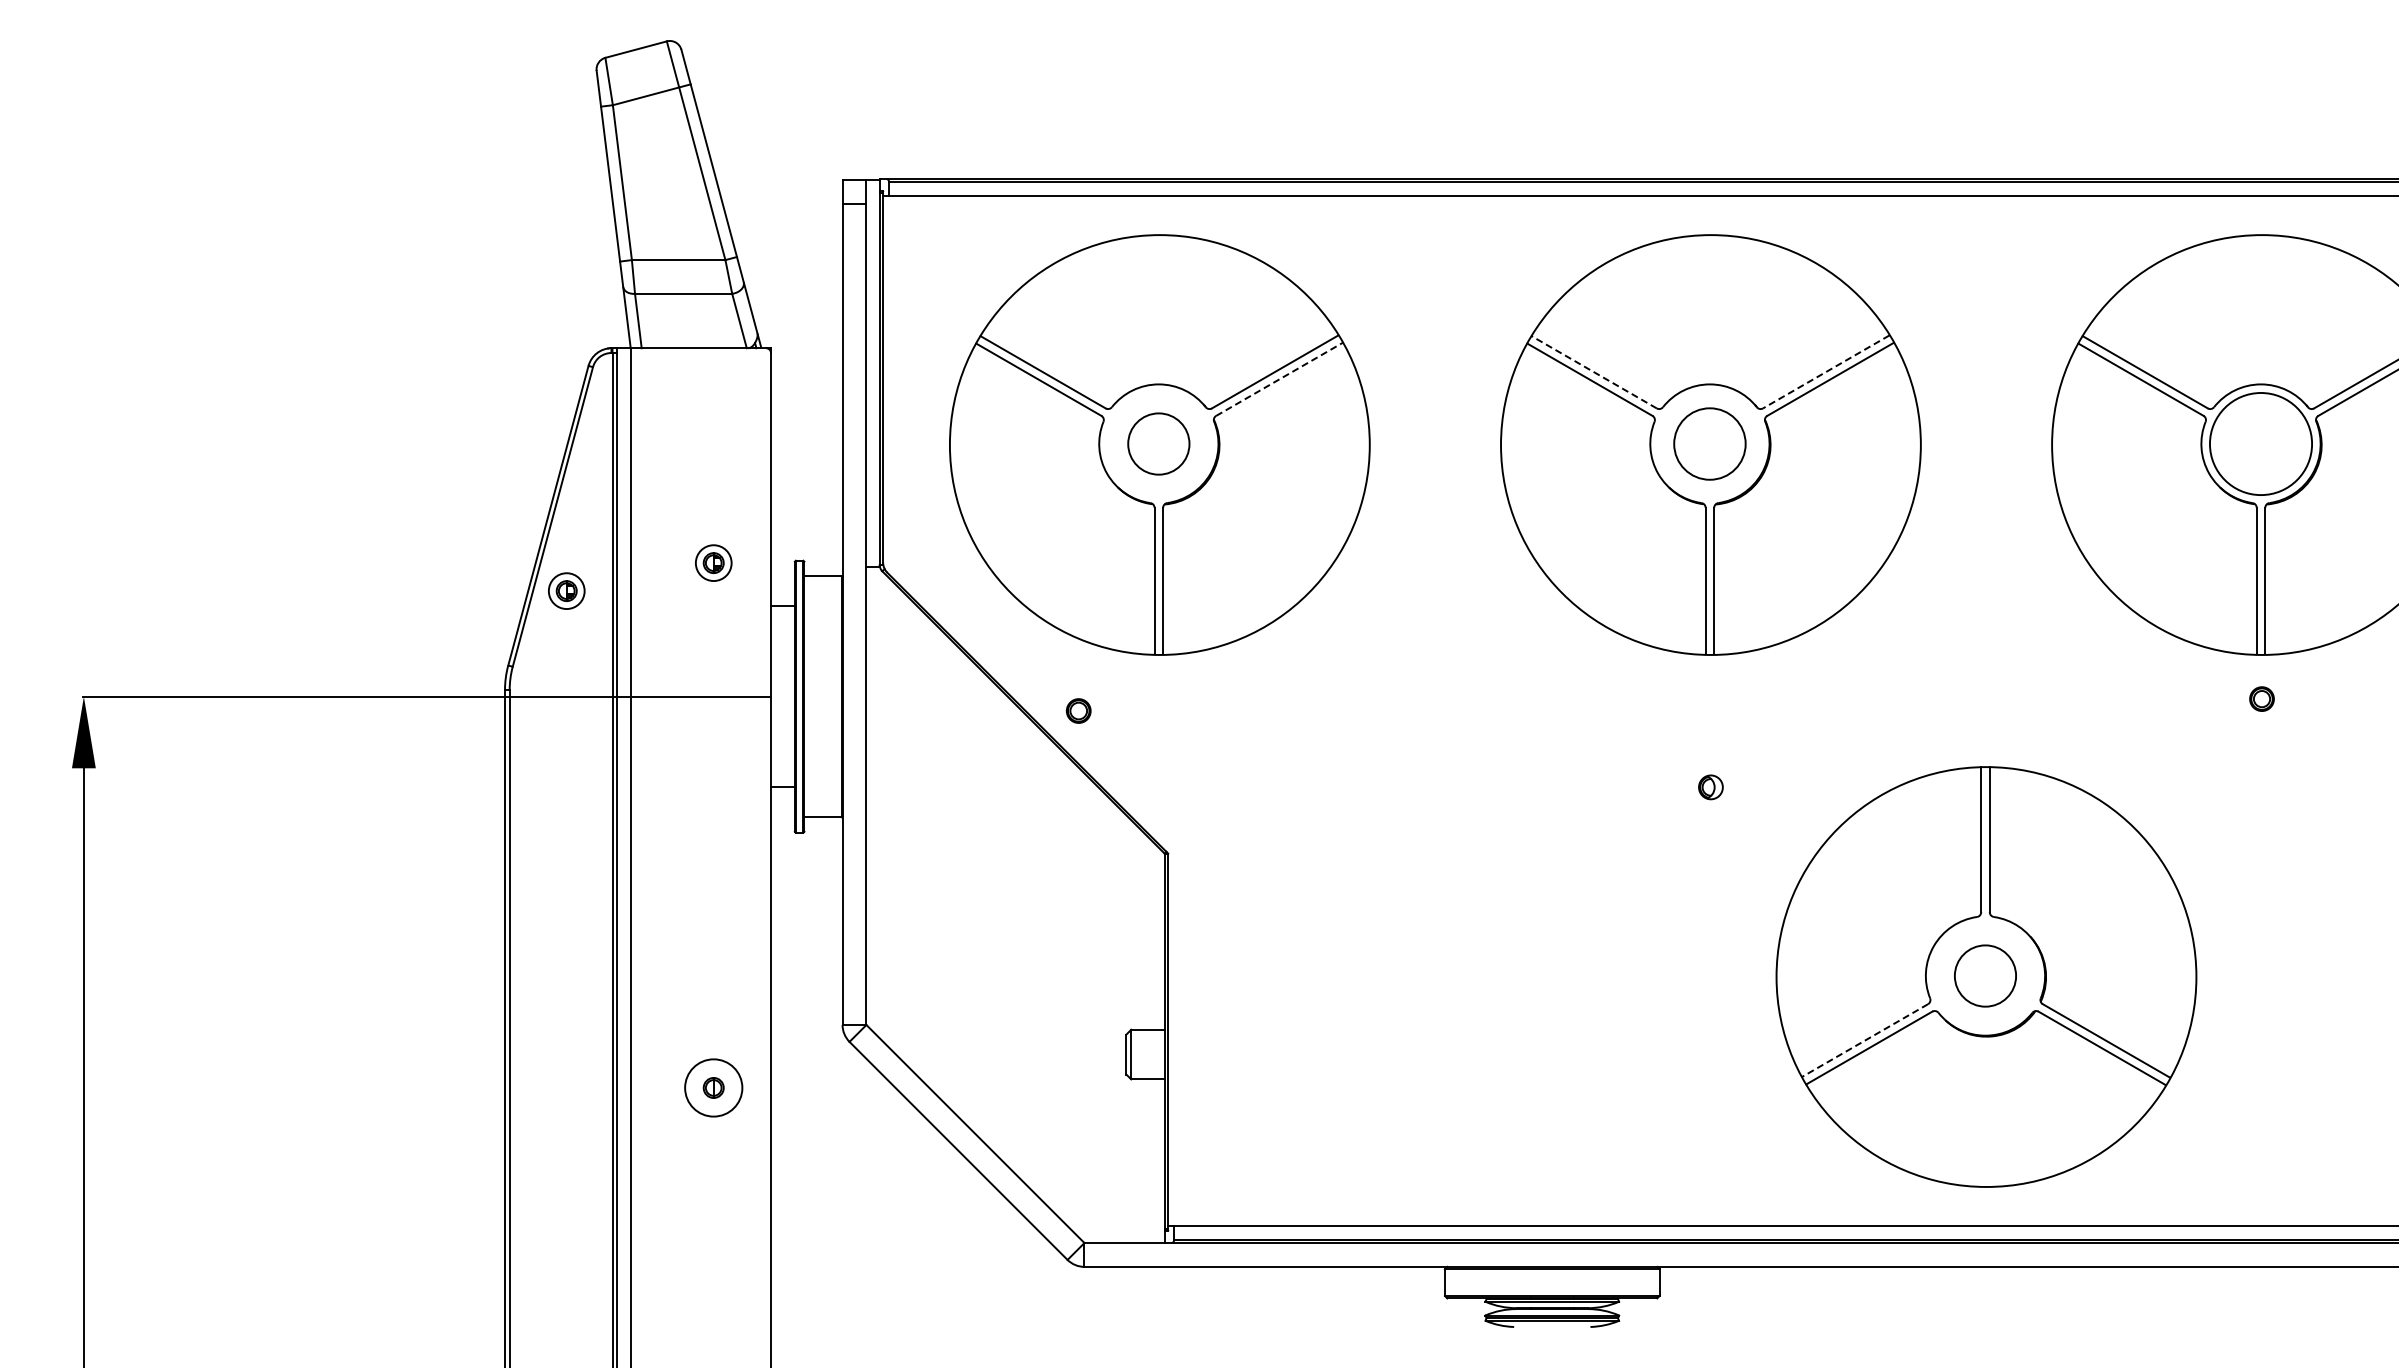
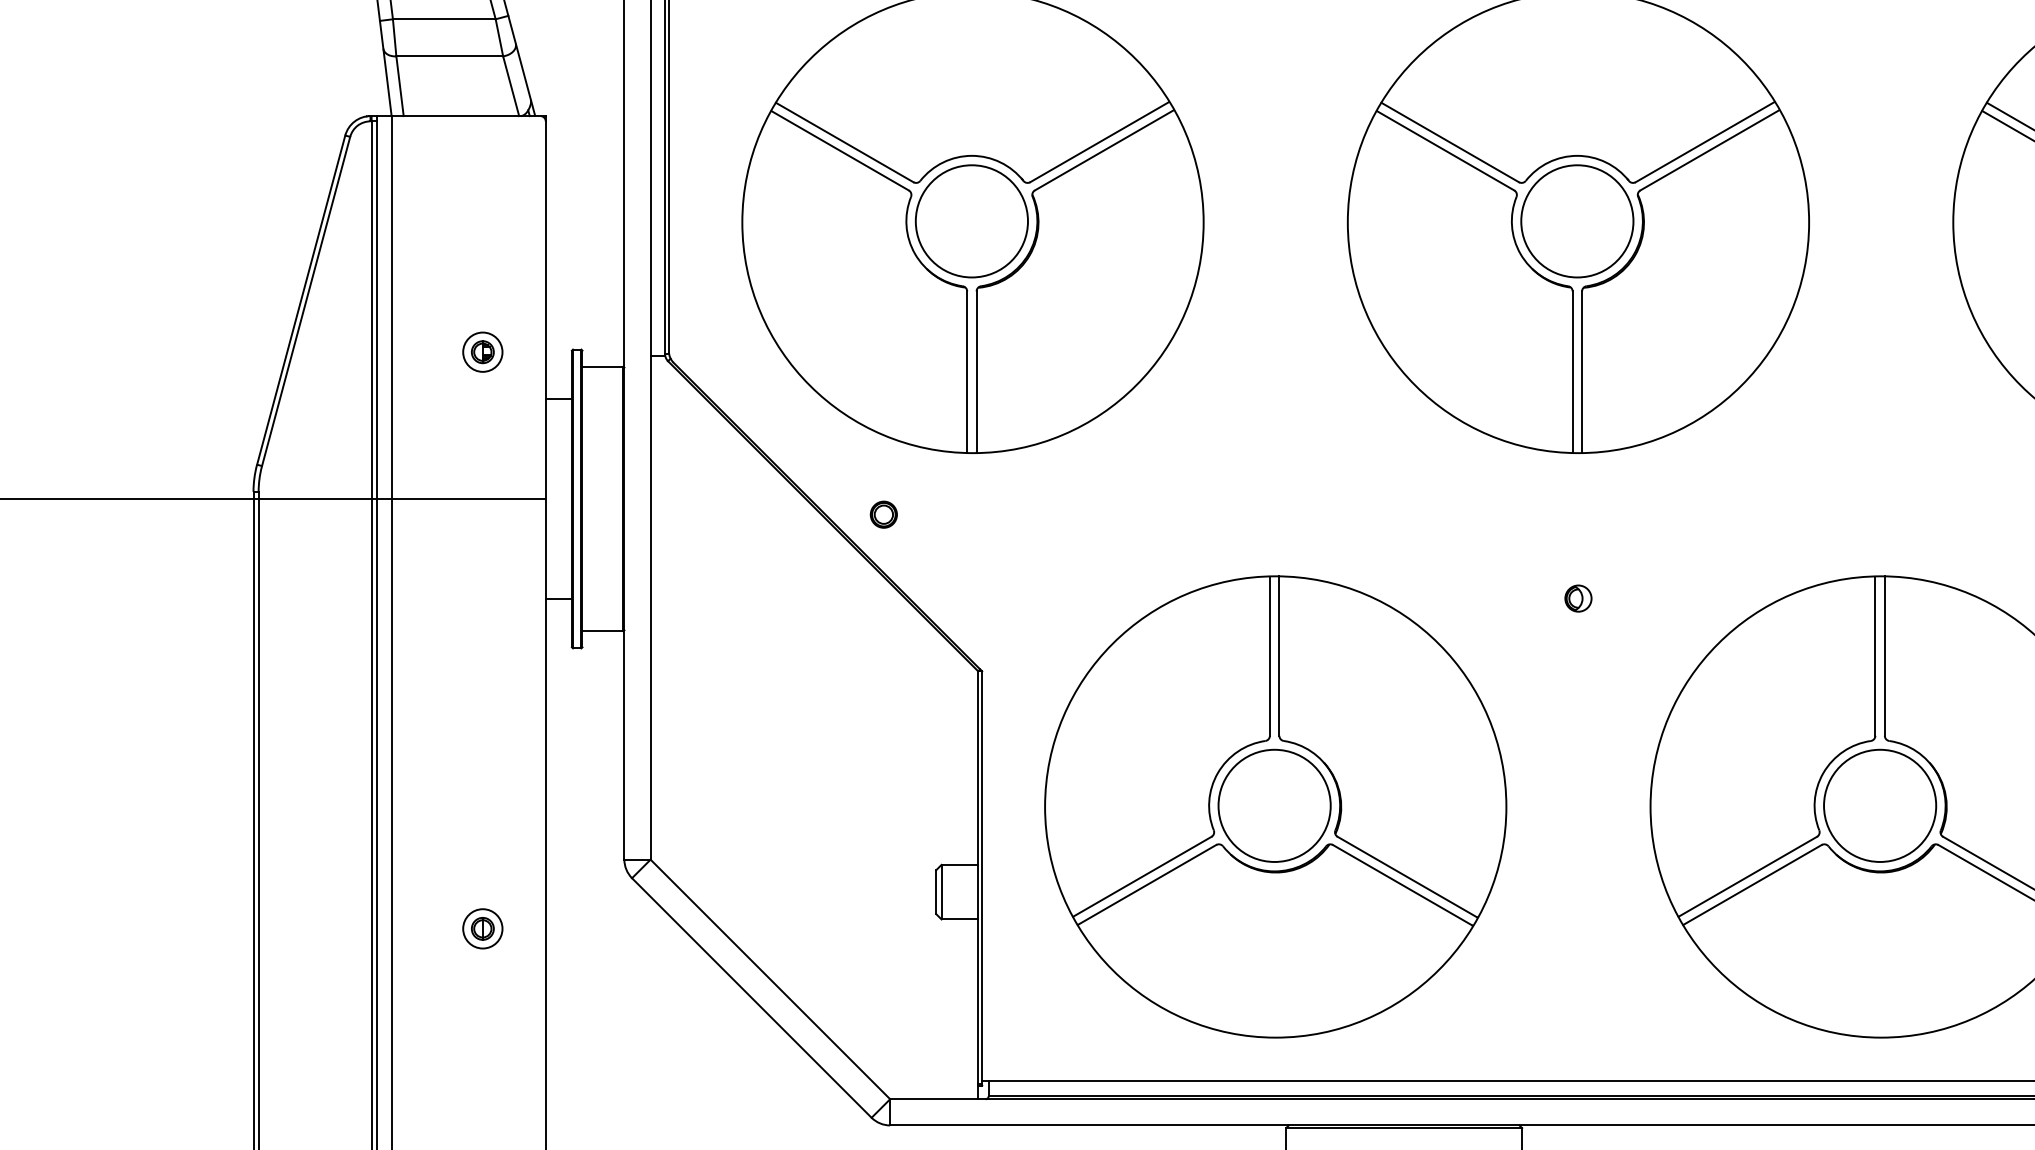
line: (1826, 371) -> (1705, 141), dashed -> solid
line: (1593, 372) -> (1449, 142), dashed -> solid
line: (1279, 379) -> (1104, 150), dashed -> solid
circle: (1158, 443) -> (971, 220), size x1.67
circle: (1709, 443) -> (1576, 220), size x1.43
part: (566, 590) -> (321, 382), removed
circle: (1985, 975) -> (1880, 805), size x1.67
part: (1435, 976) -> (1275, 806), added
line: (1865, 1040) -> (1748, 876), dashed -> solid
circle: (713, 1087) -> (482, 928), size x0.62

